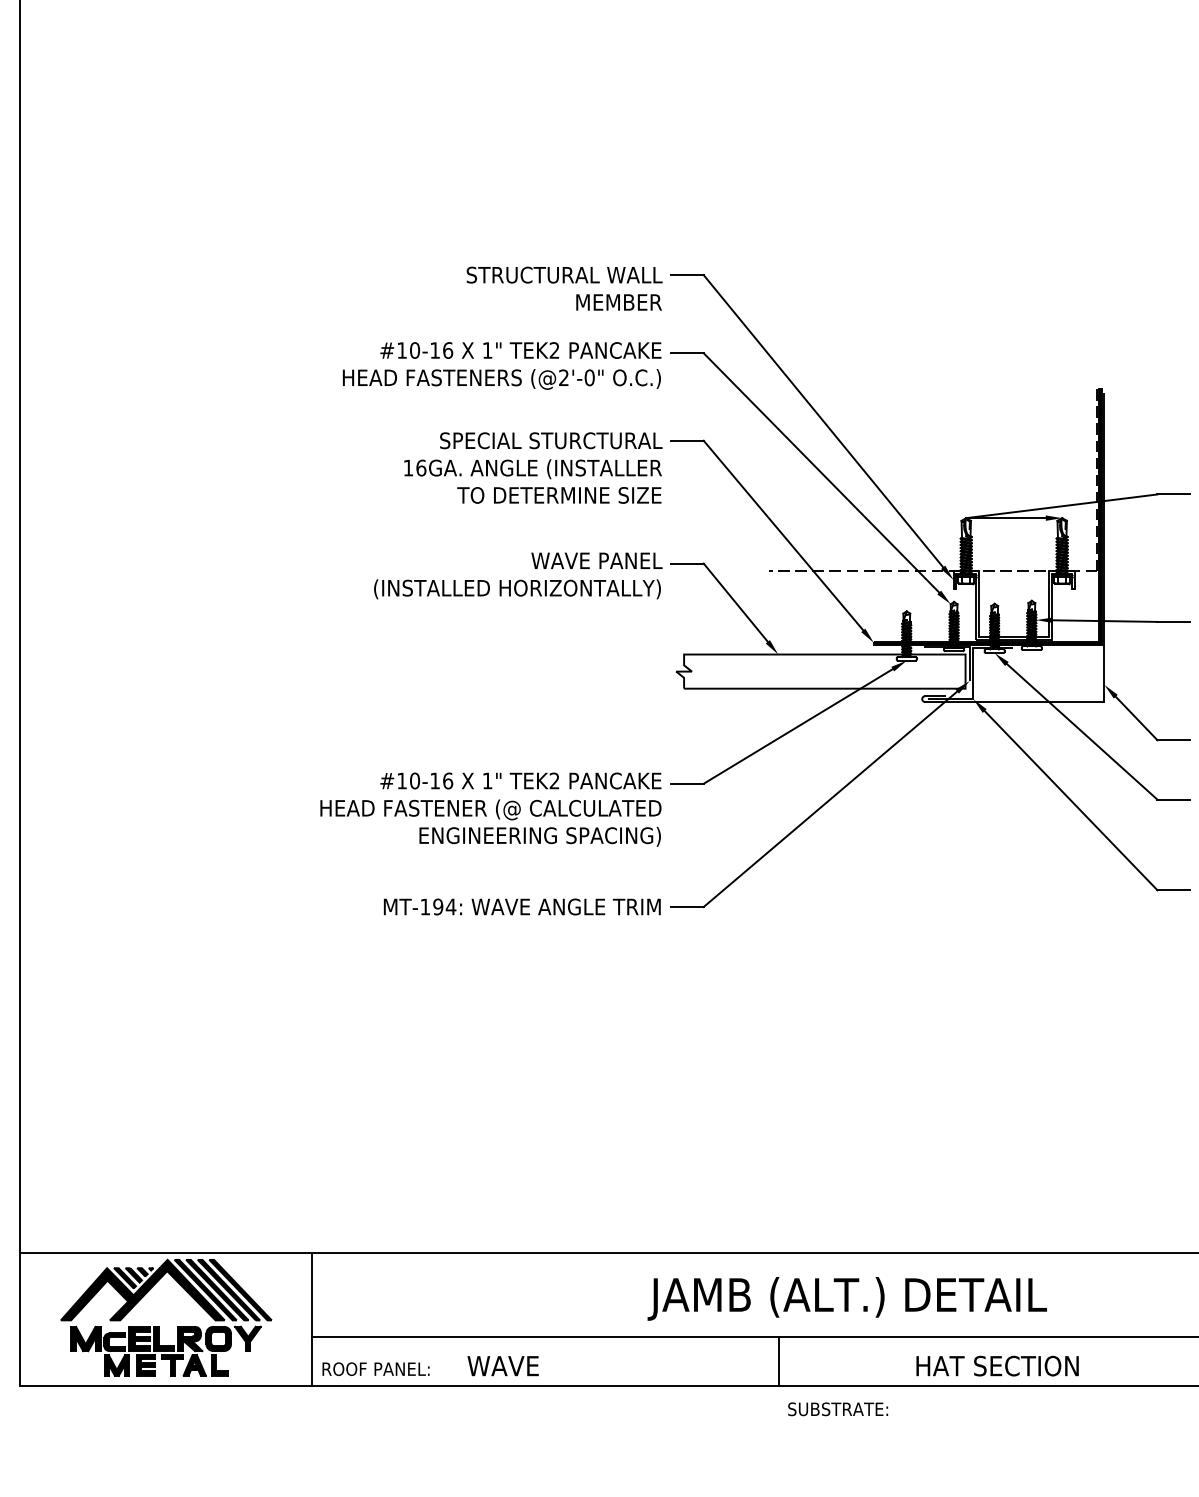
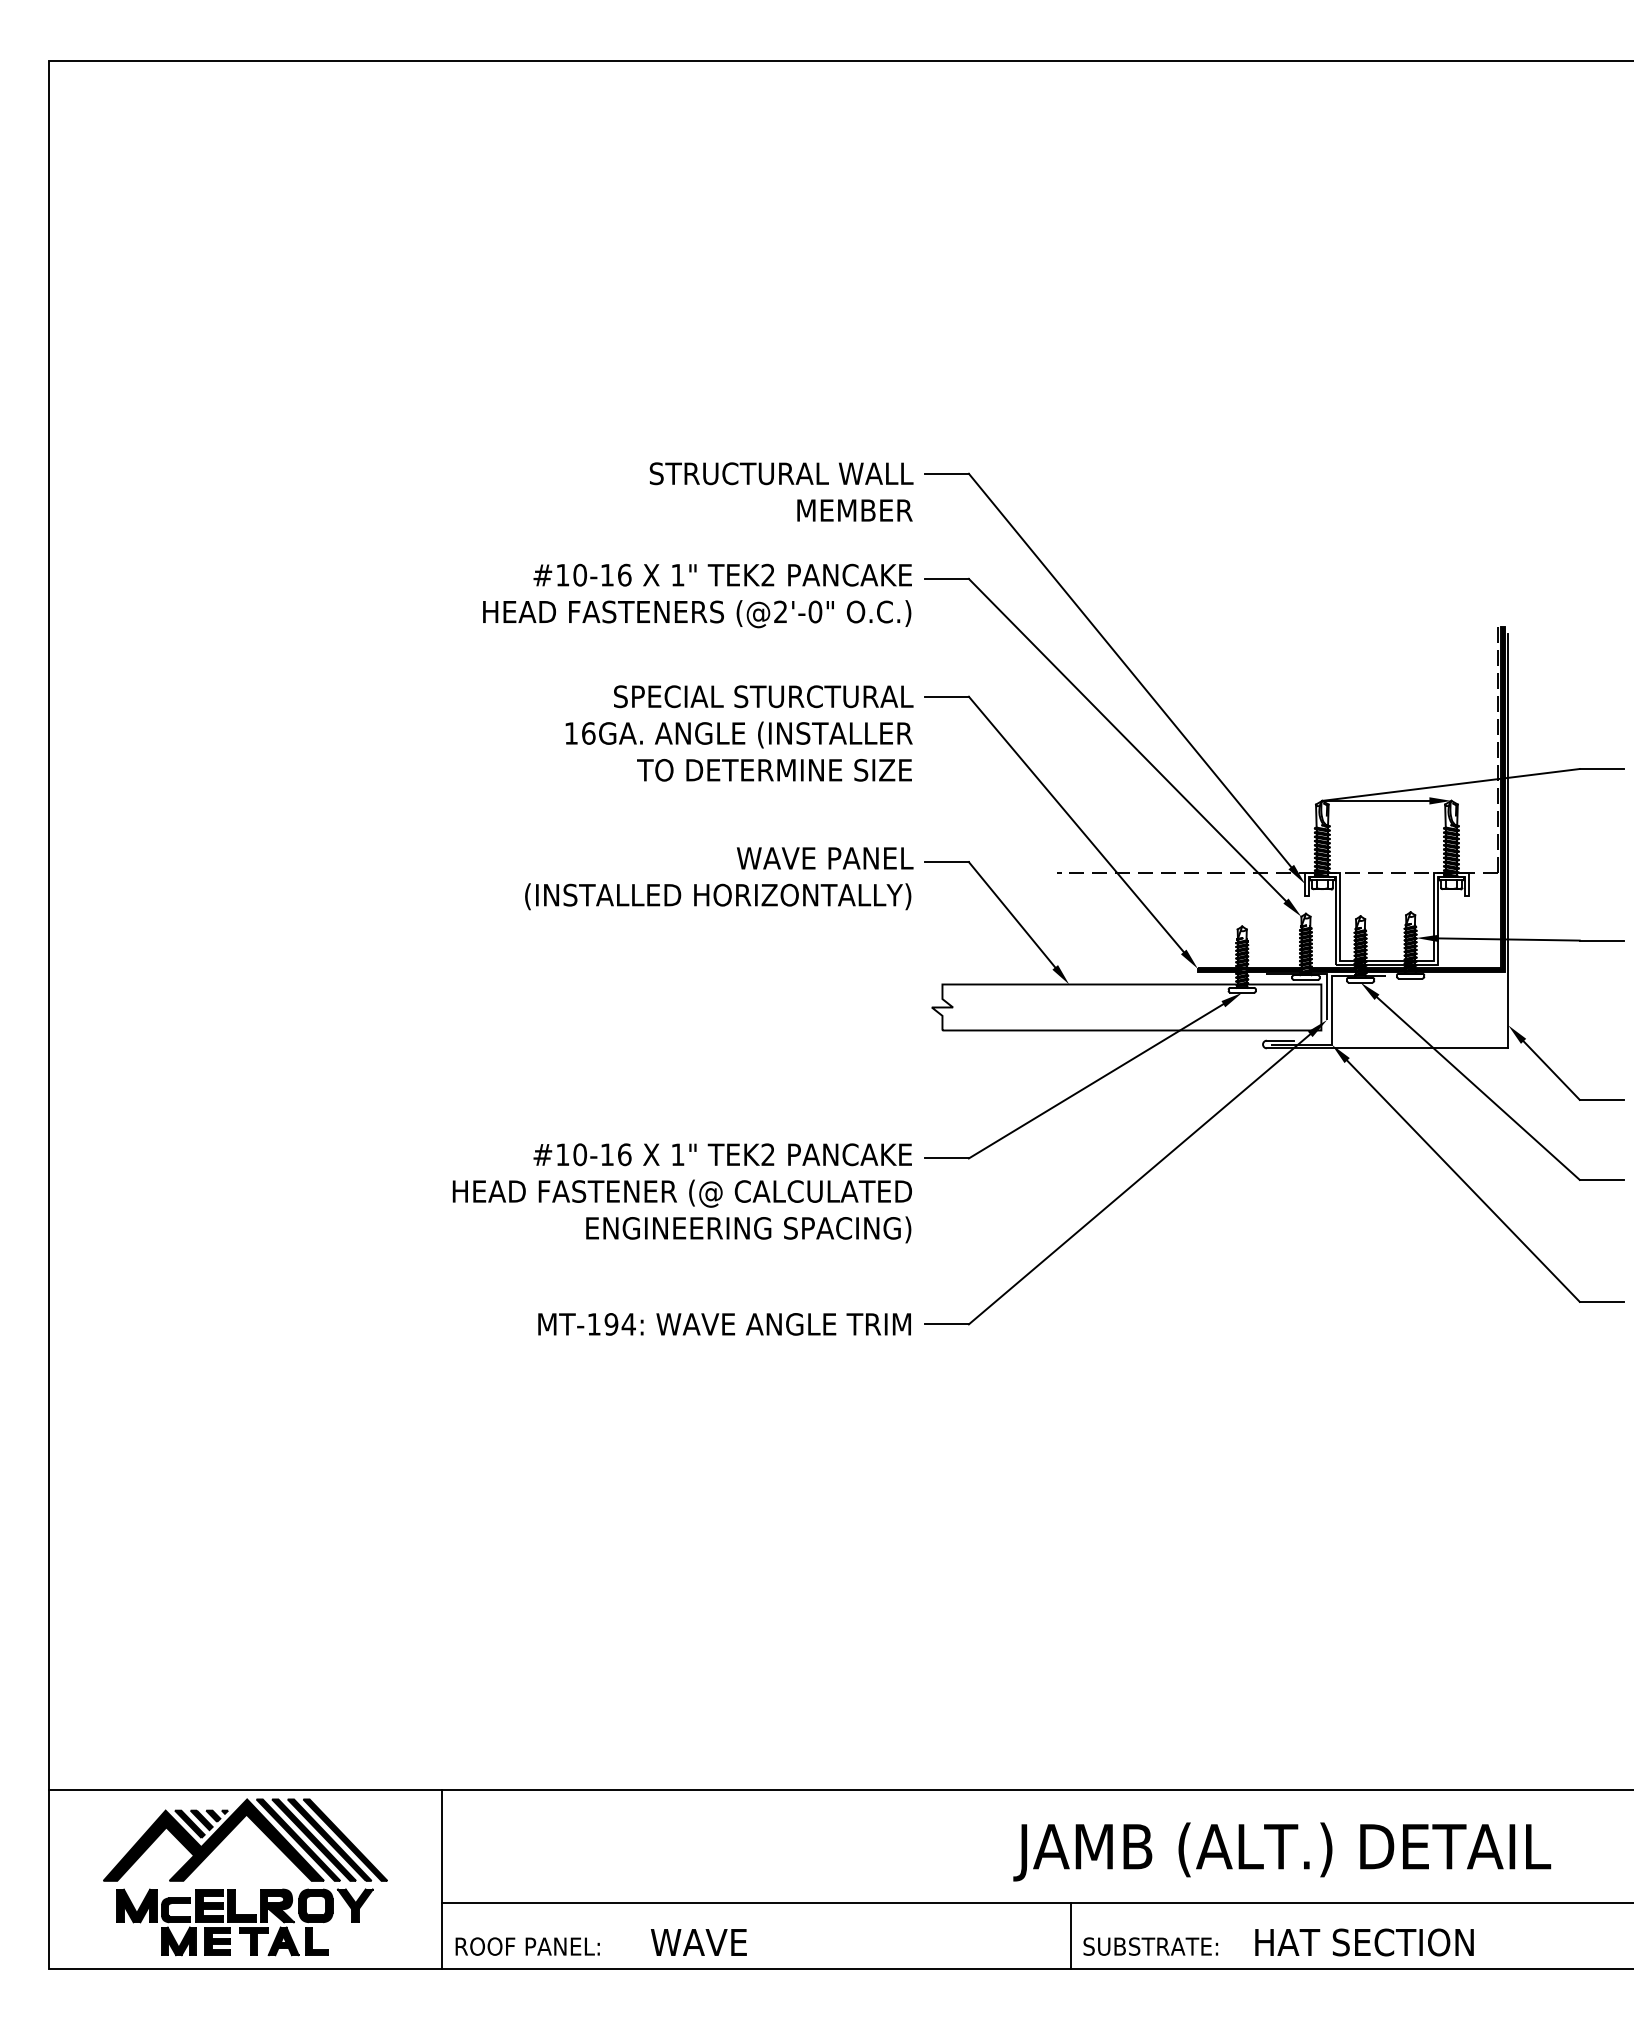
text: (847, 1298) -> (1282, 1851), moved
text: (837, 1409) -> (1150, 1946), moved

